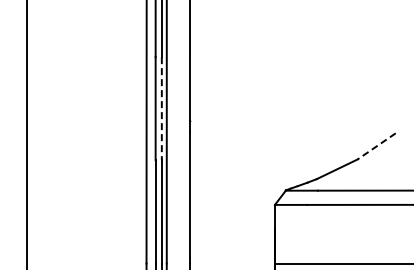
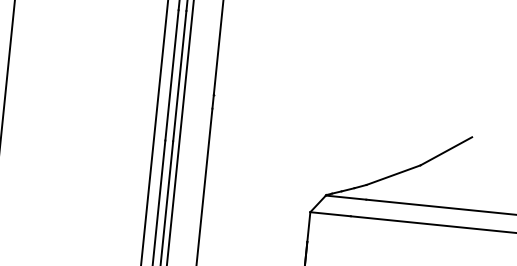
line: (161, 108) -> (179, 75), dashed -> solid
line: (376, 146) -> (446, 151), dashed -> solid

